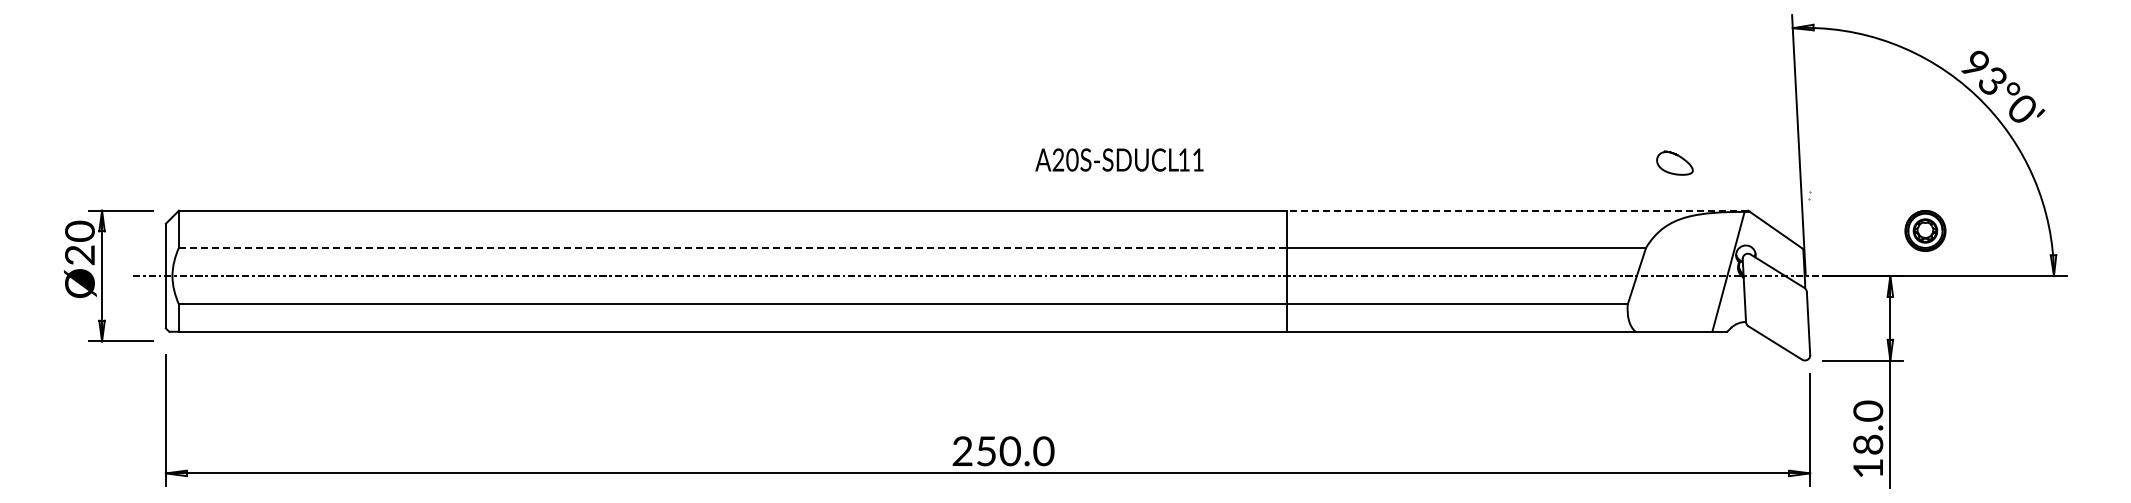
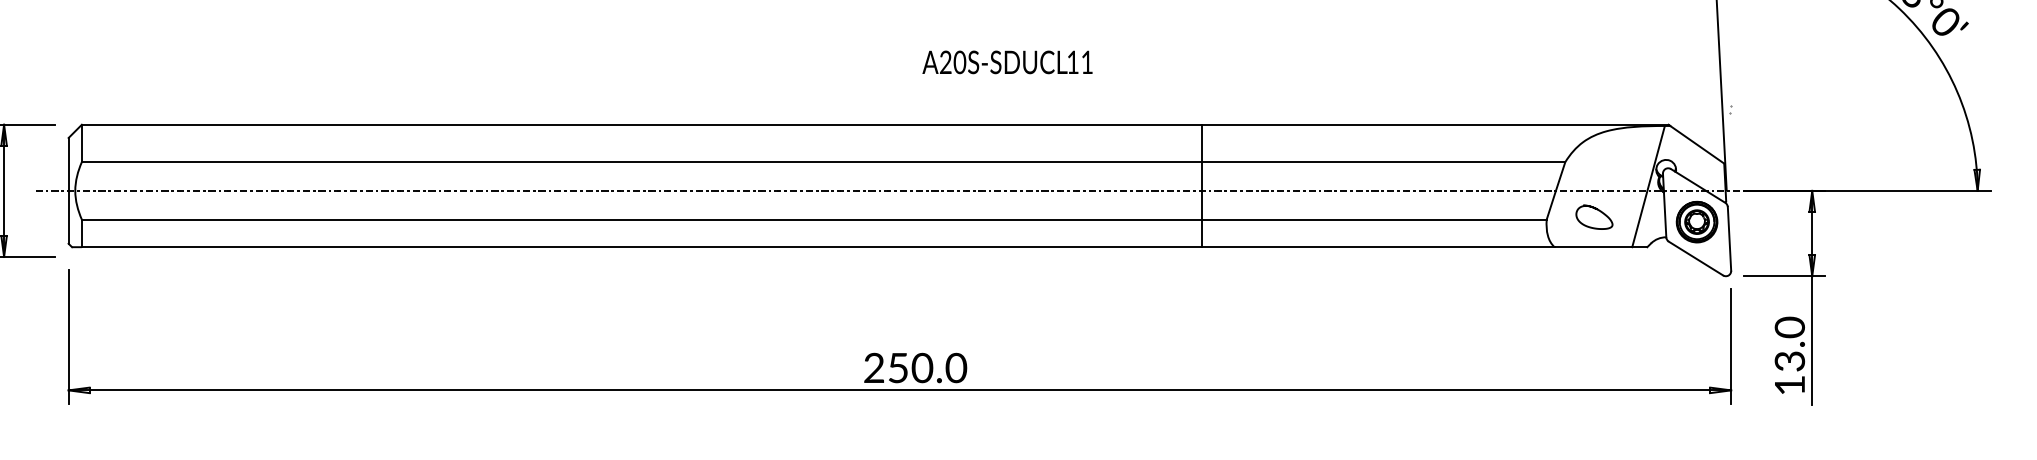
curve: (1677, 156) -> (1597, 210), moved
text: (1119, 159) -> (1007, 61), moved
line: (1517, 210) -> (1435, 124), dashed -> solid
part: (1925, 230) -> (1697, 221), moved
line: (733, 247) -> (642, 161), dashed -> solid
text: (1867, 444) -> (1789, 361), 18.0 -> 13.0

